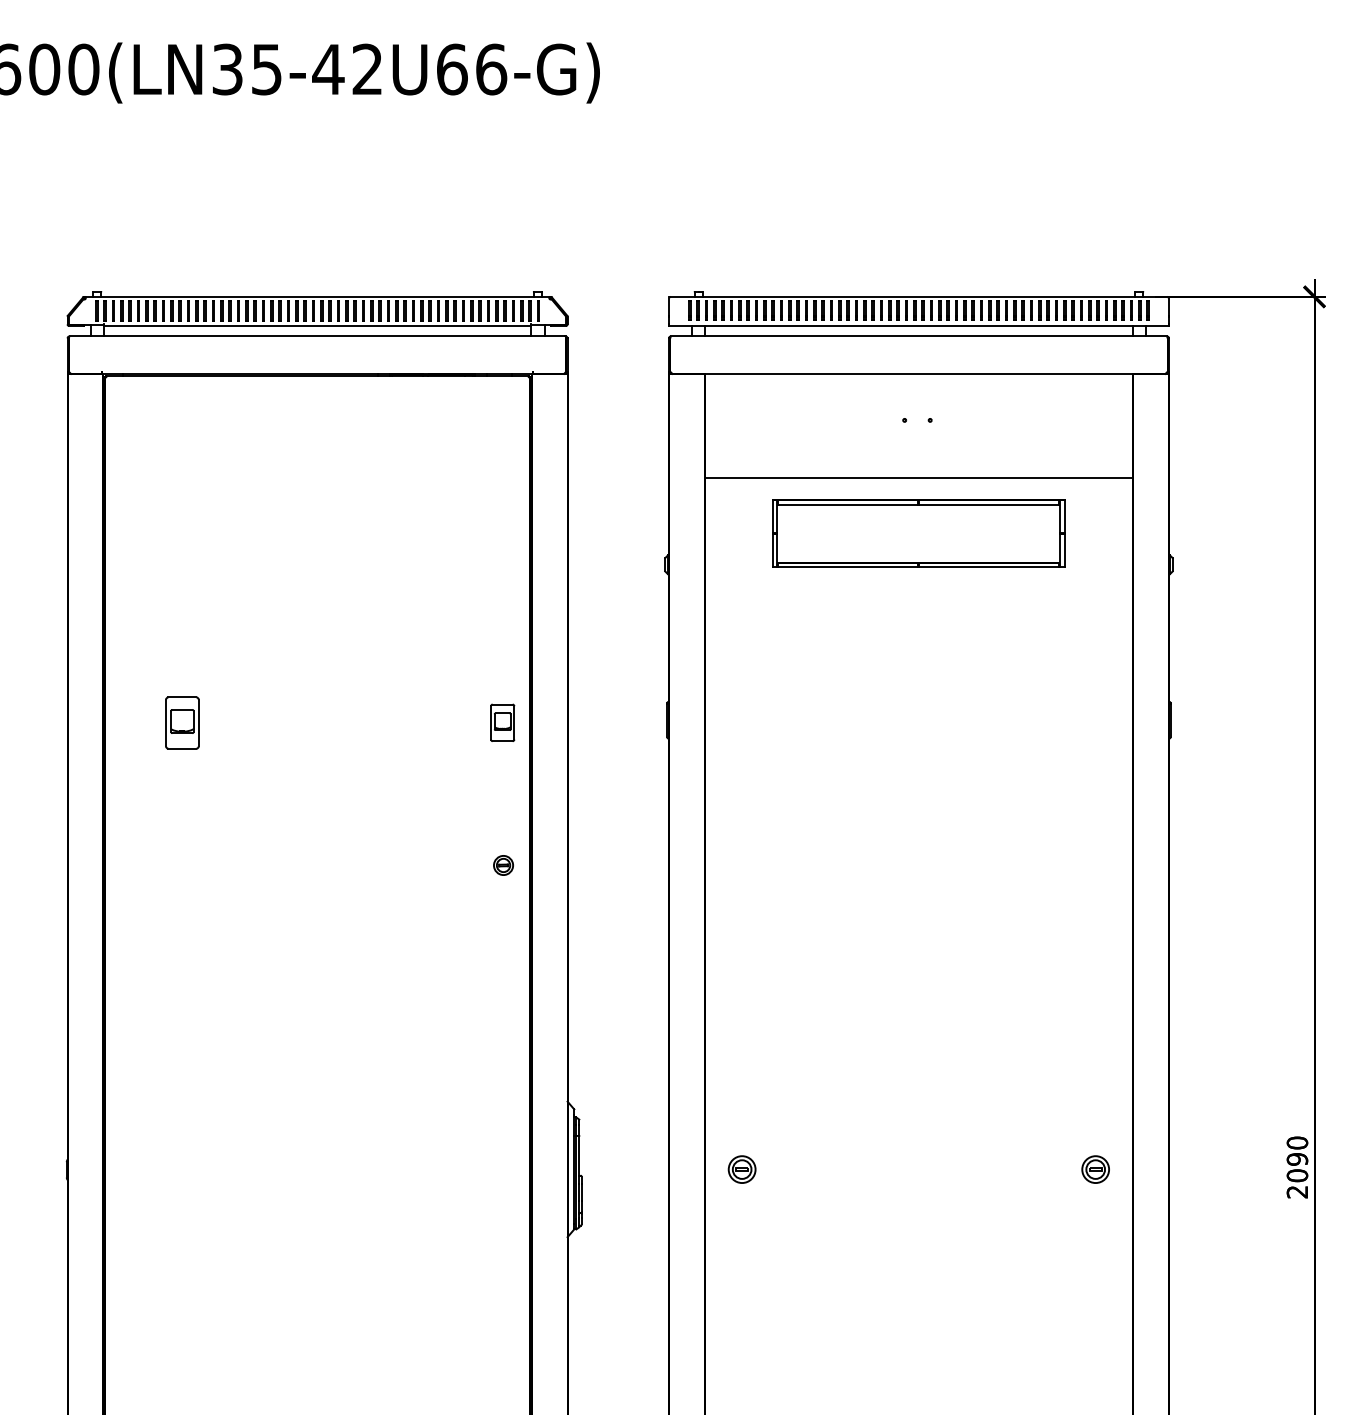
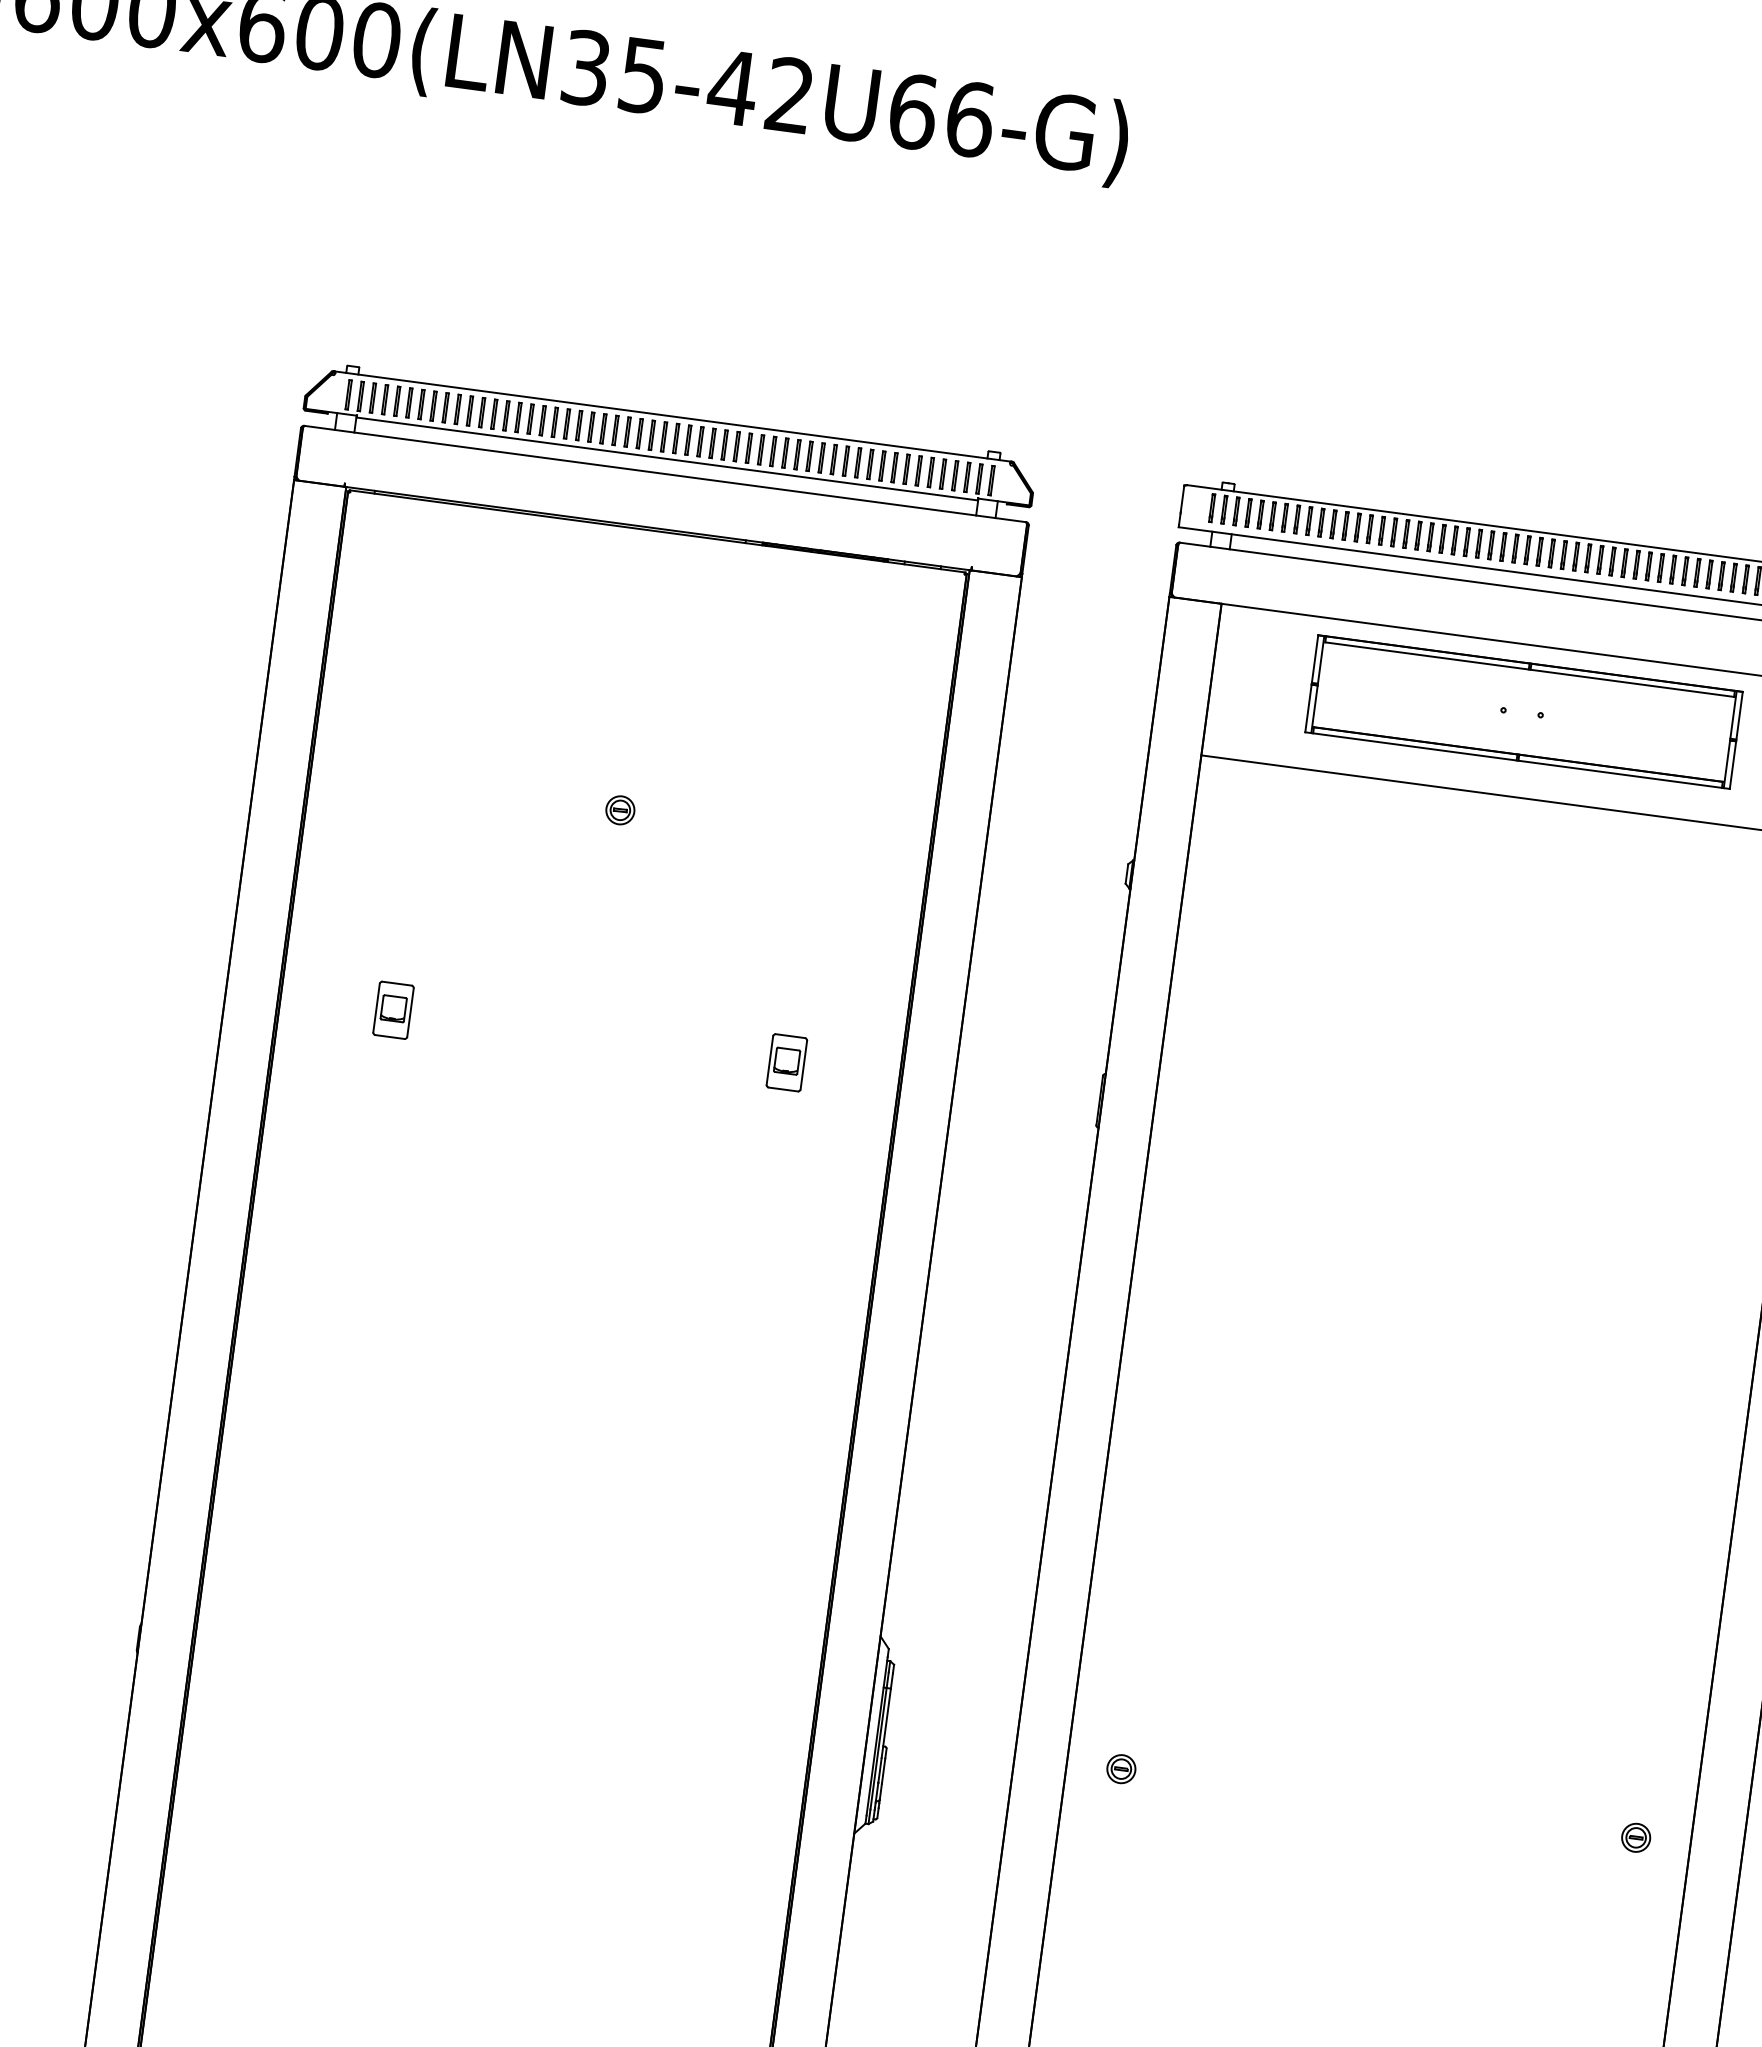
part: (918, 533) -> (1523, 711), moved
part: (182, 722) -> (393, 1009), size x0.71
part: (502, 722) -> (786, 1062), moved
part: (503, 865) -> (620, 810), moved
part: (741, 1169) -> (1120, 1768), size x0.71
part: (1095, 1169) -> (1635, 1837), size x0.71

